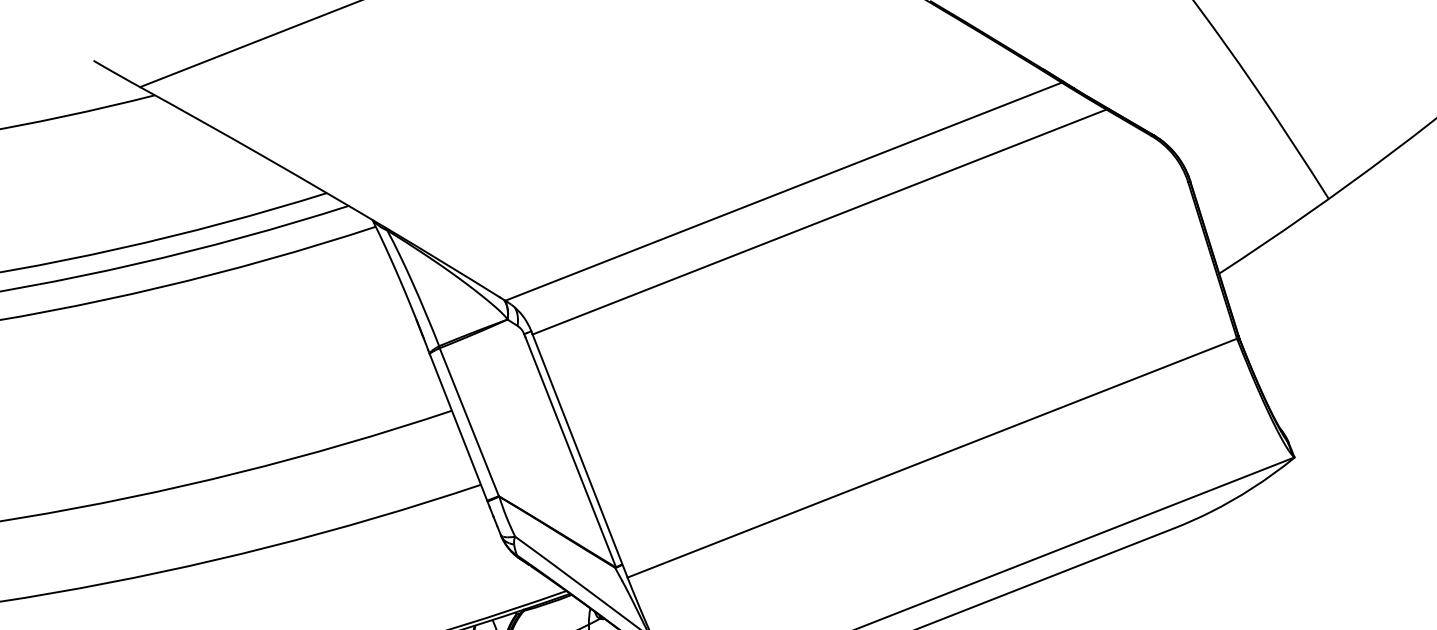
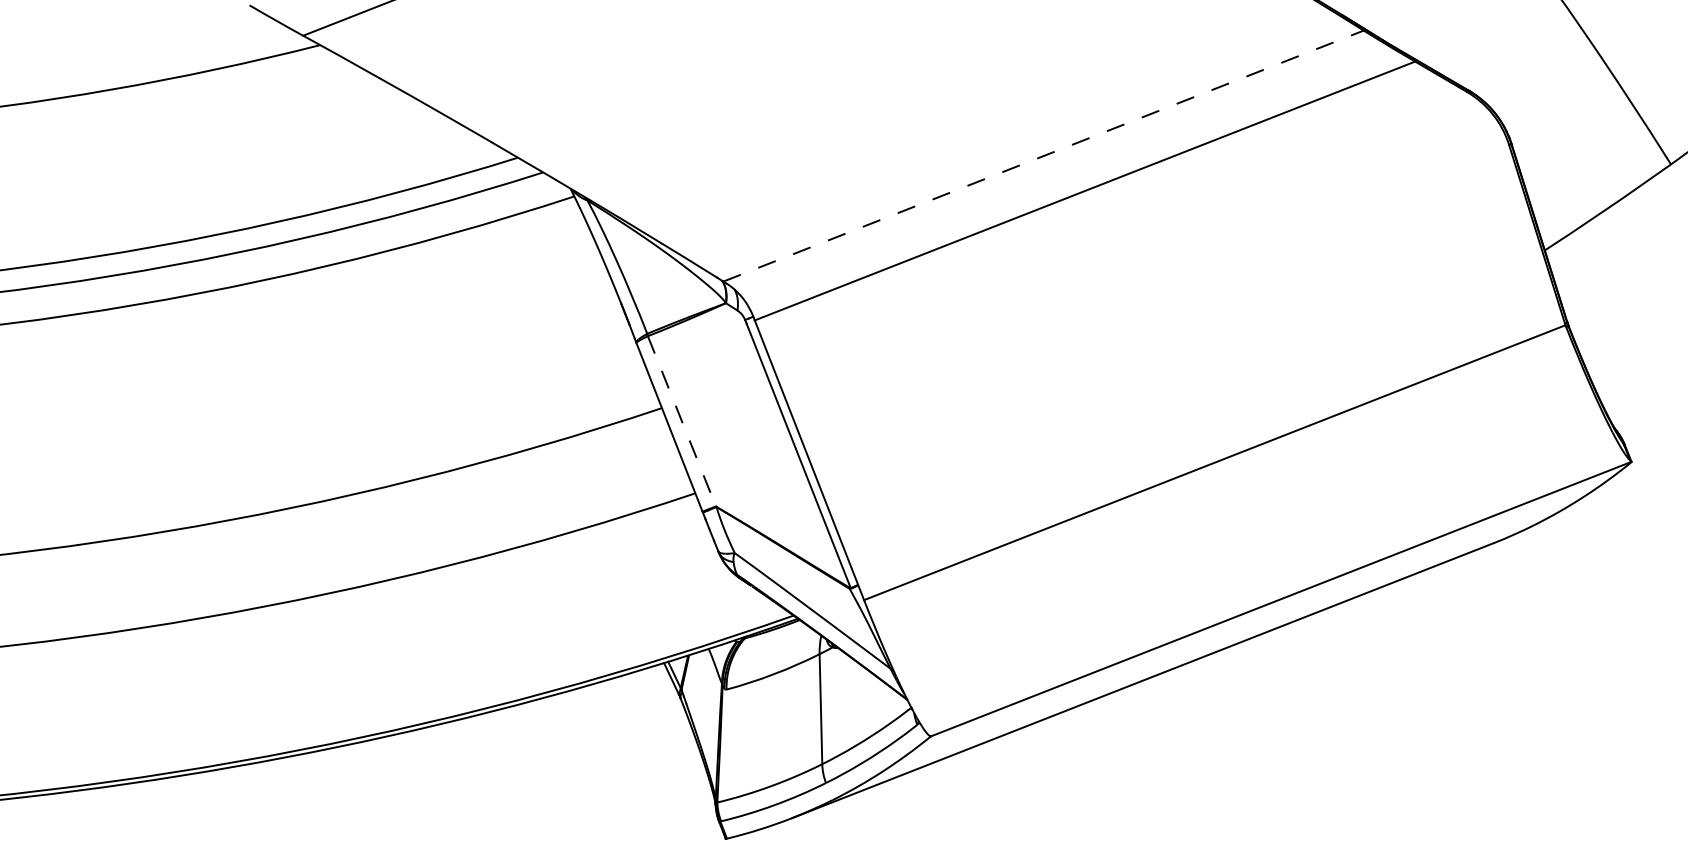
line: (783, 192) -> (1043, 156), solid -> dashed
line: (468, 422) -> (681, 421), solid -> dashed

